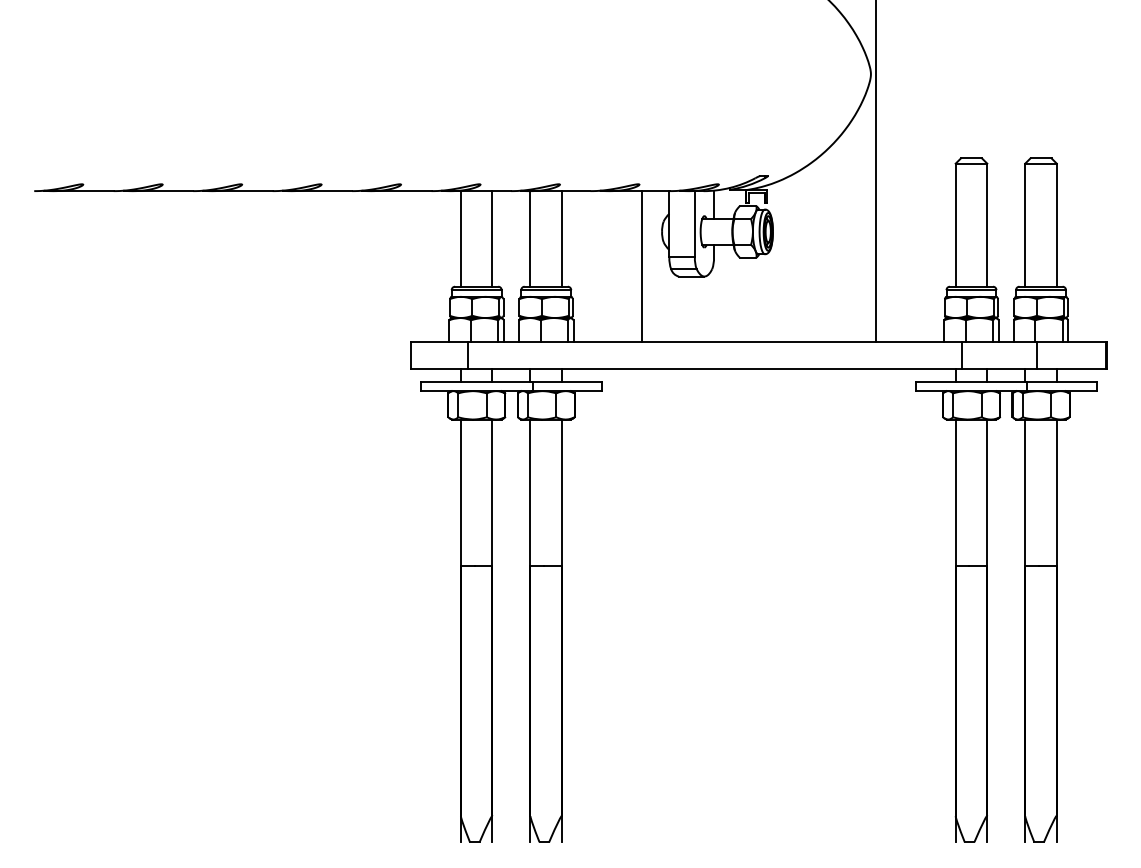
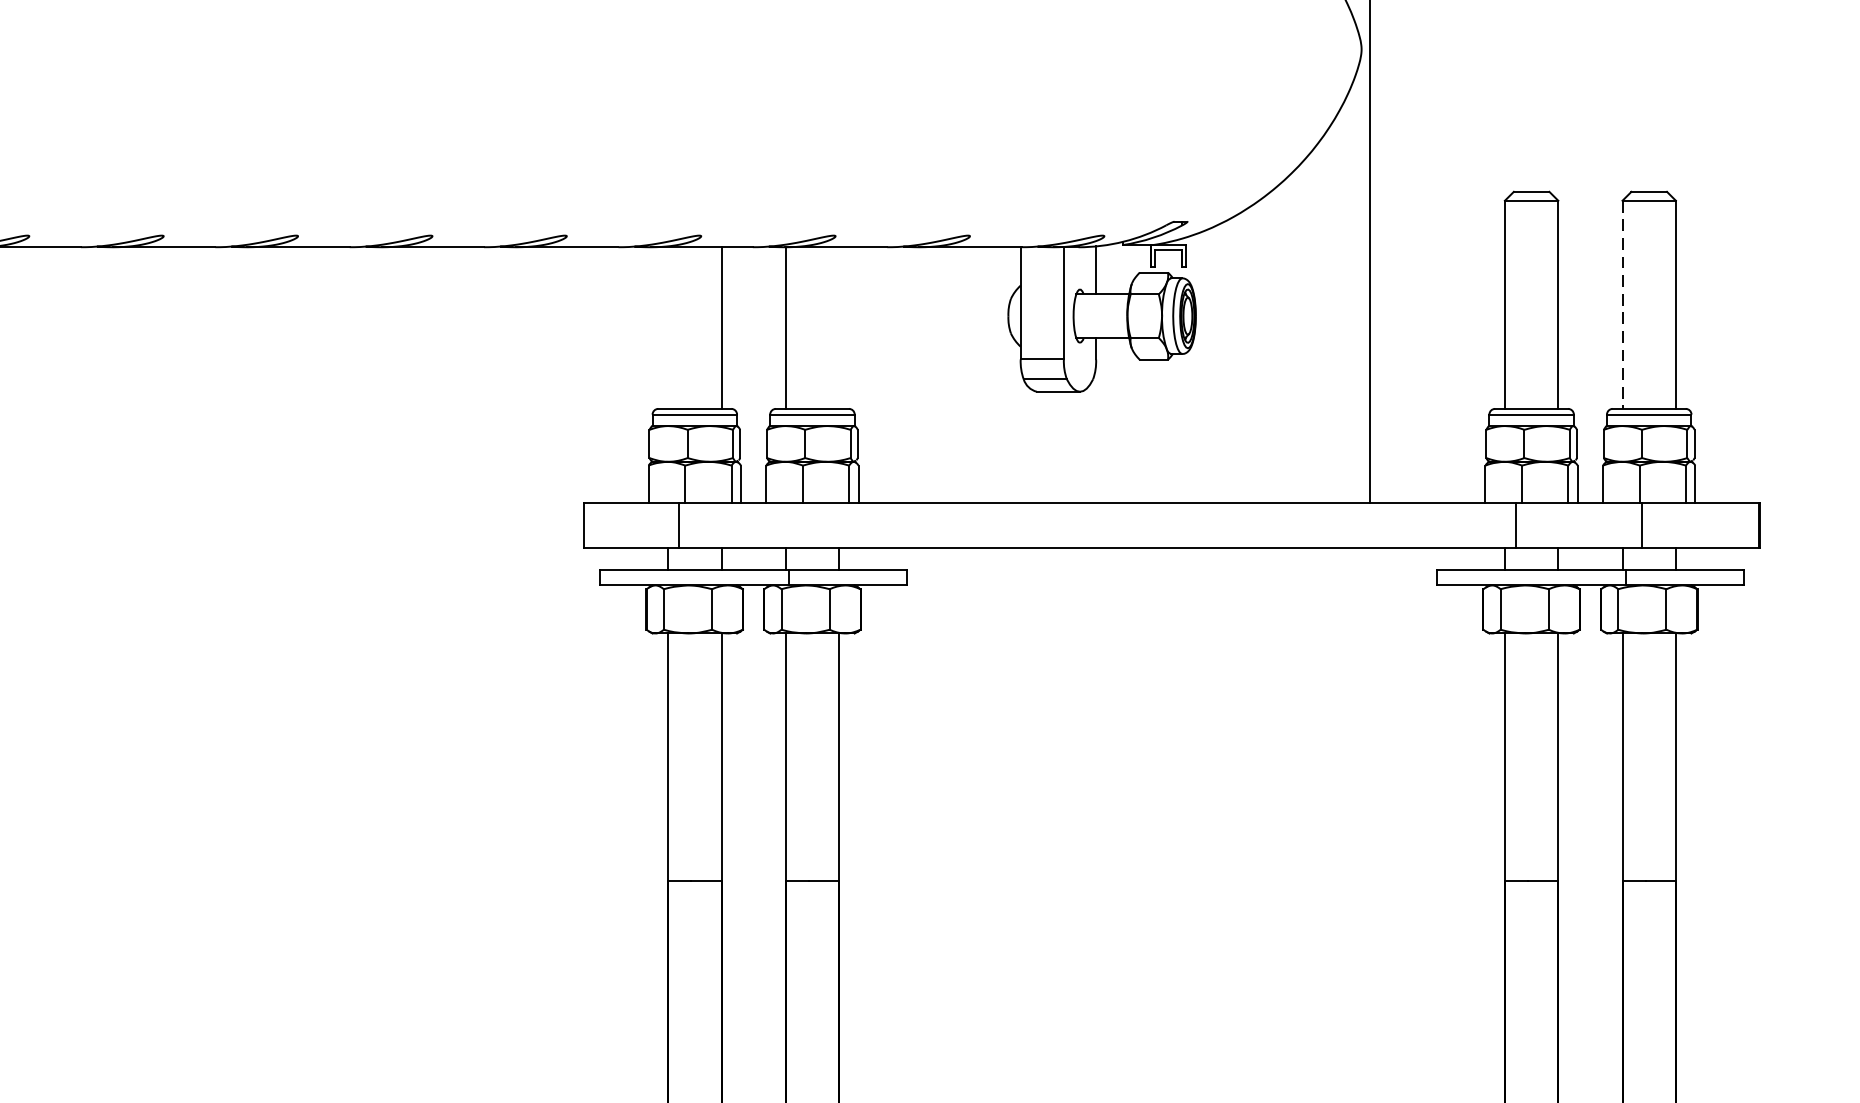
line: (1025, 225) -> (1622, 305), solid -> dashed
line: (460, 238) -> (667, 327), removed
line: (562, 238) -> (839, 327), removed
line: (641, 266) -> (973, 374), removed

